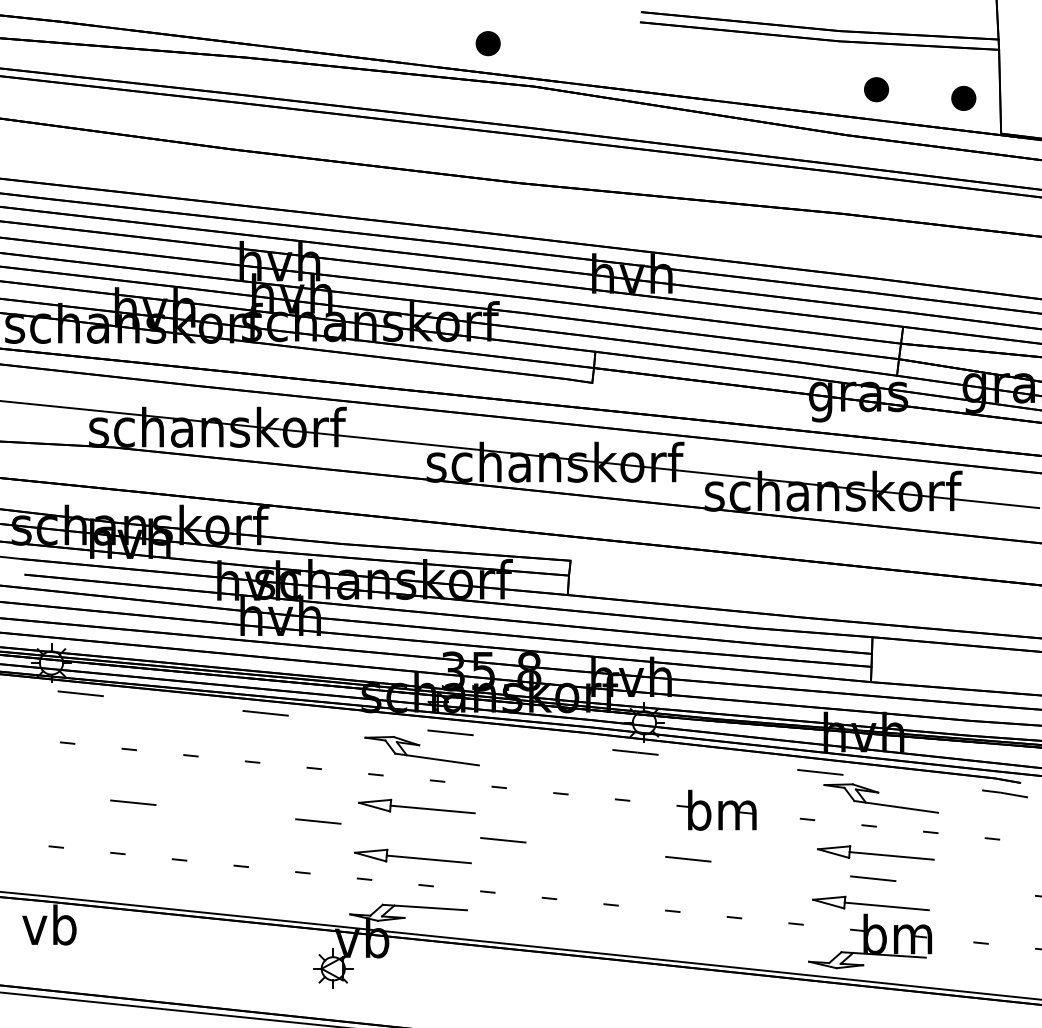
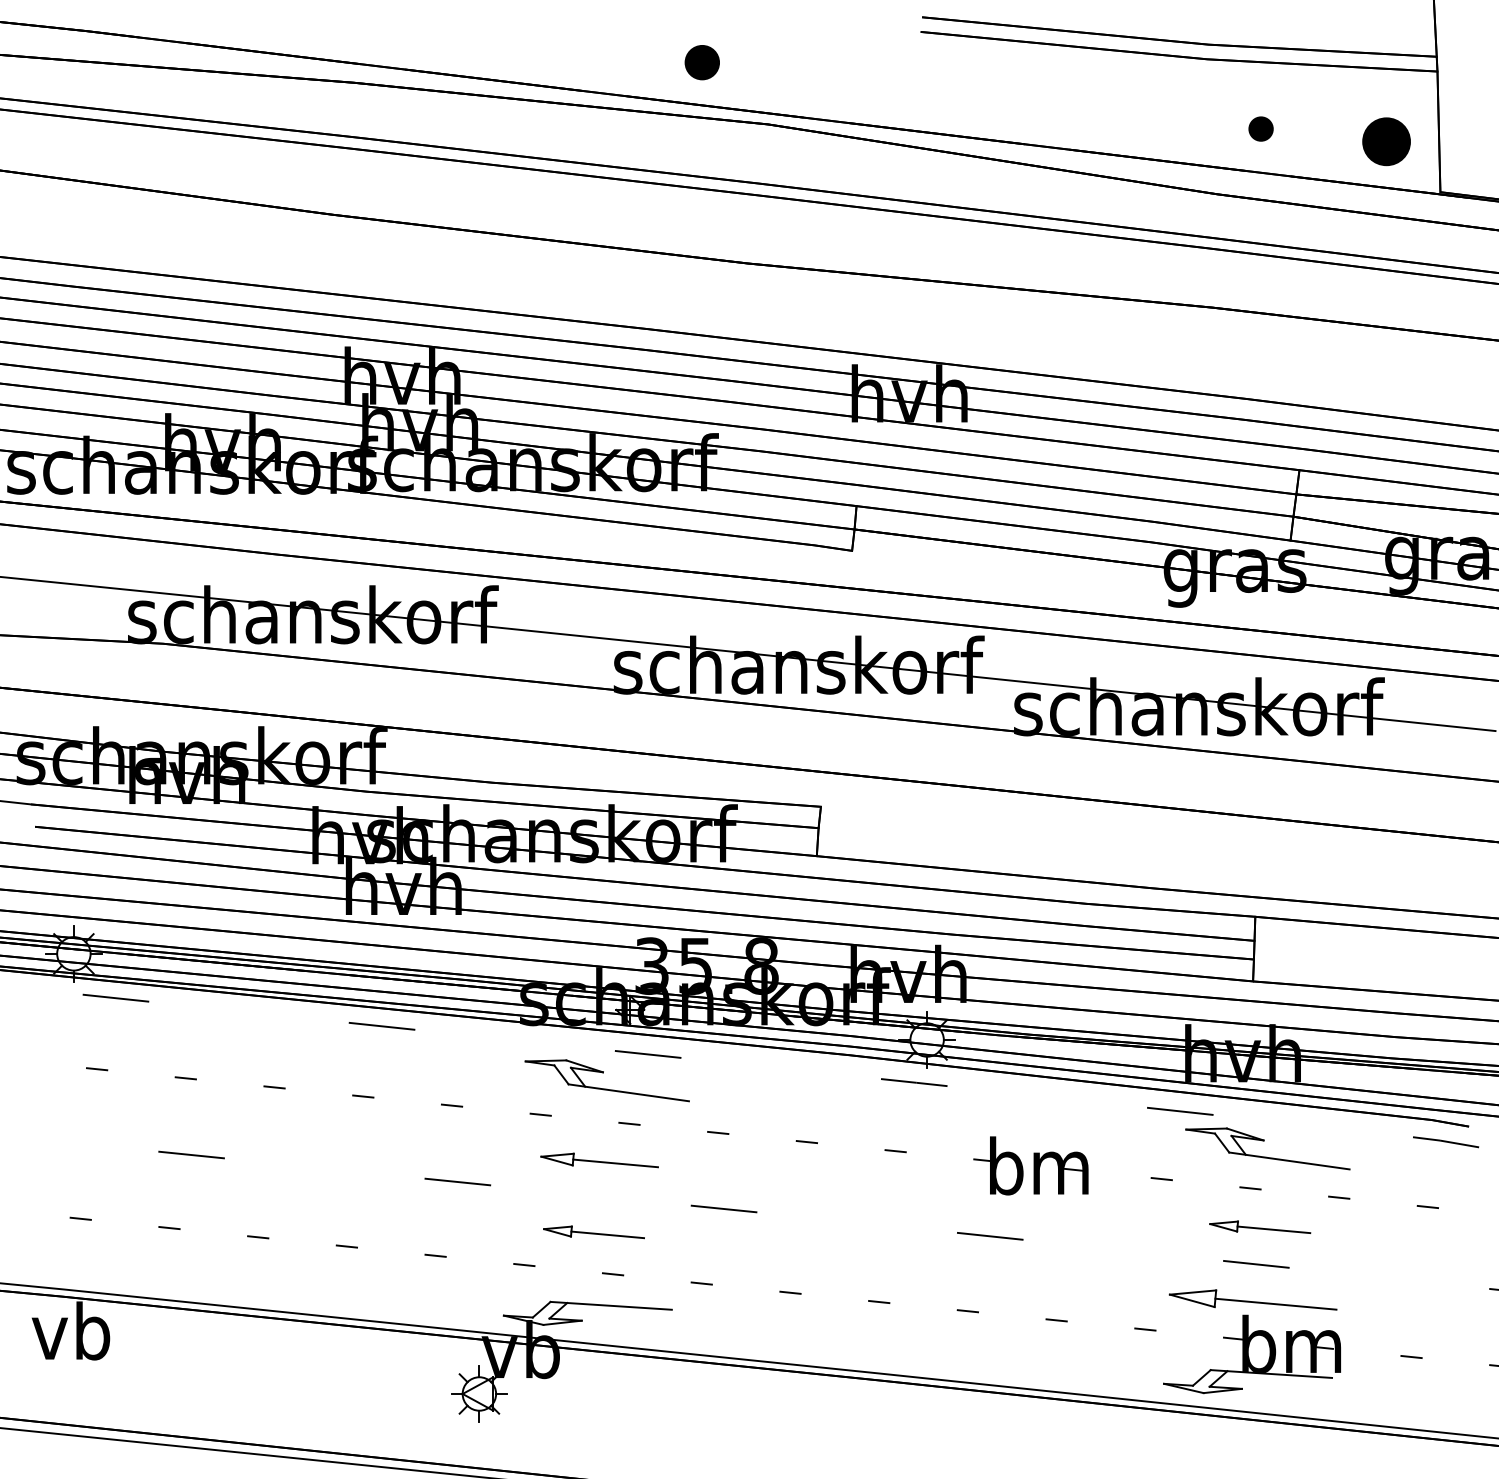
part: (876, 89) -> (1261, 128), size x0.7
part: (963, 97) -> (1386, 140), size x1.4
part: (416, 806) -> (599, 1160), size x0.7
part: (875, 852) -> (1259, 1226), size x0.6
part: (412, 856) -> (593, 1232), size x0.6

